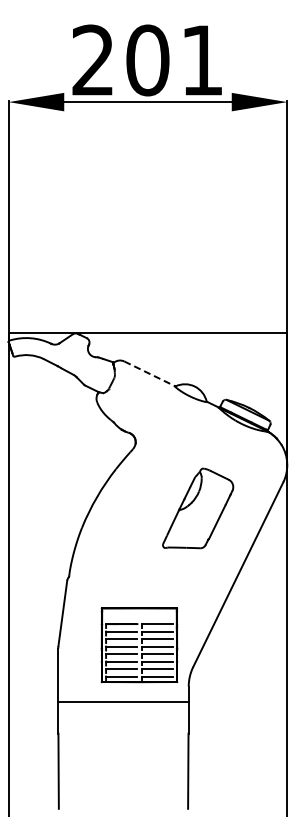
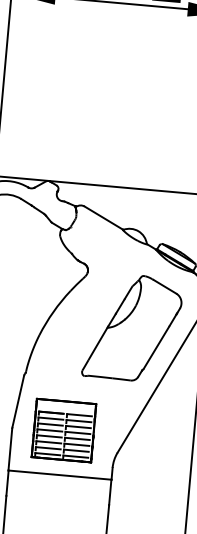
line: (150, 374) -> (104, 218), dashed -> solid
part: (197, 508) -> (132, 327), size x1.67
part: (139, 645) -> (63, 430), moved

